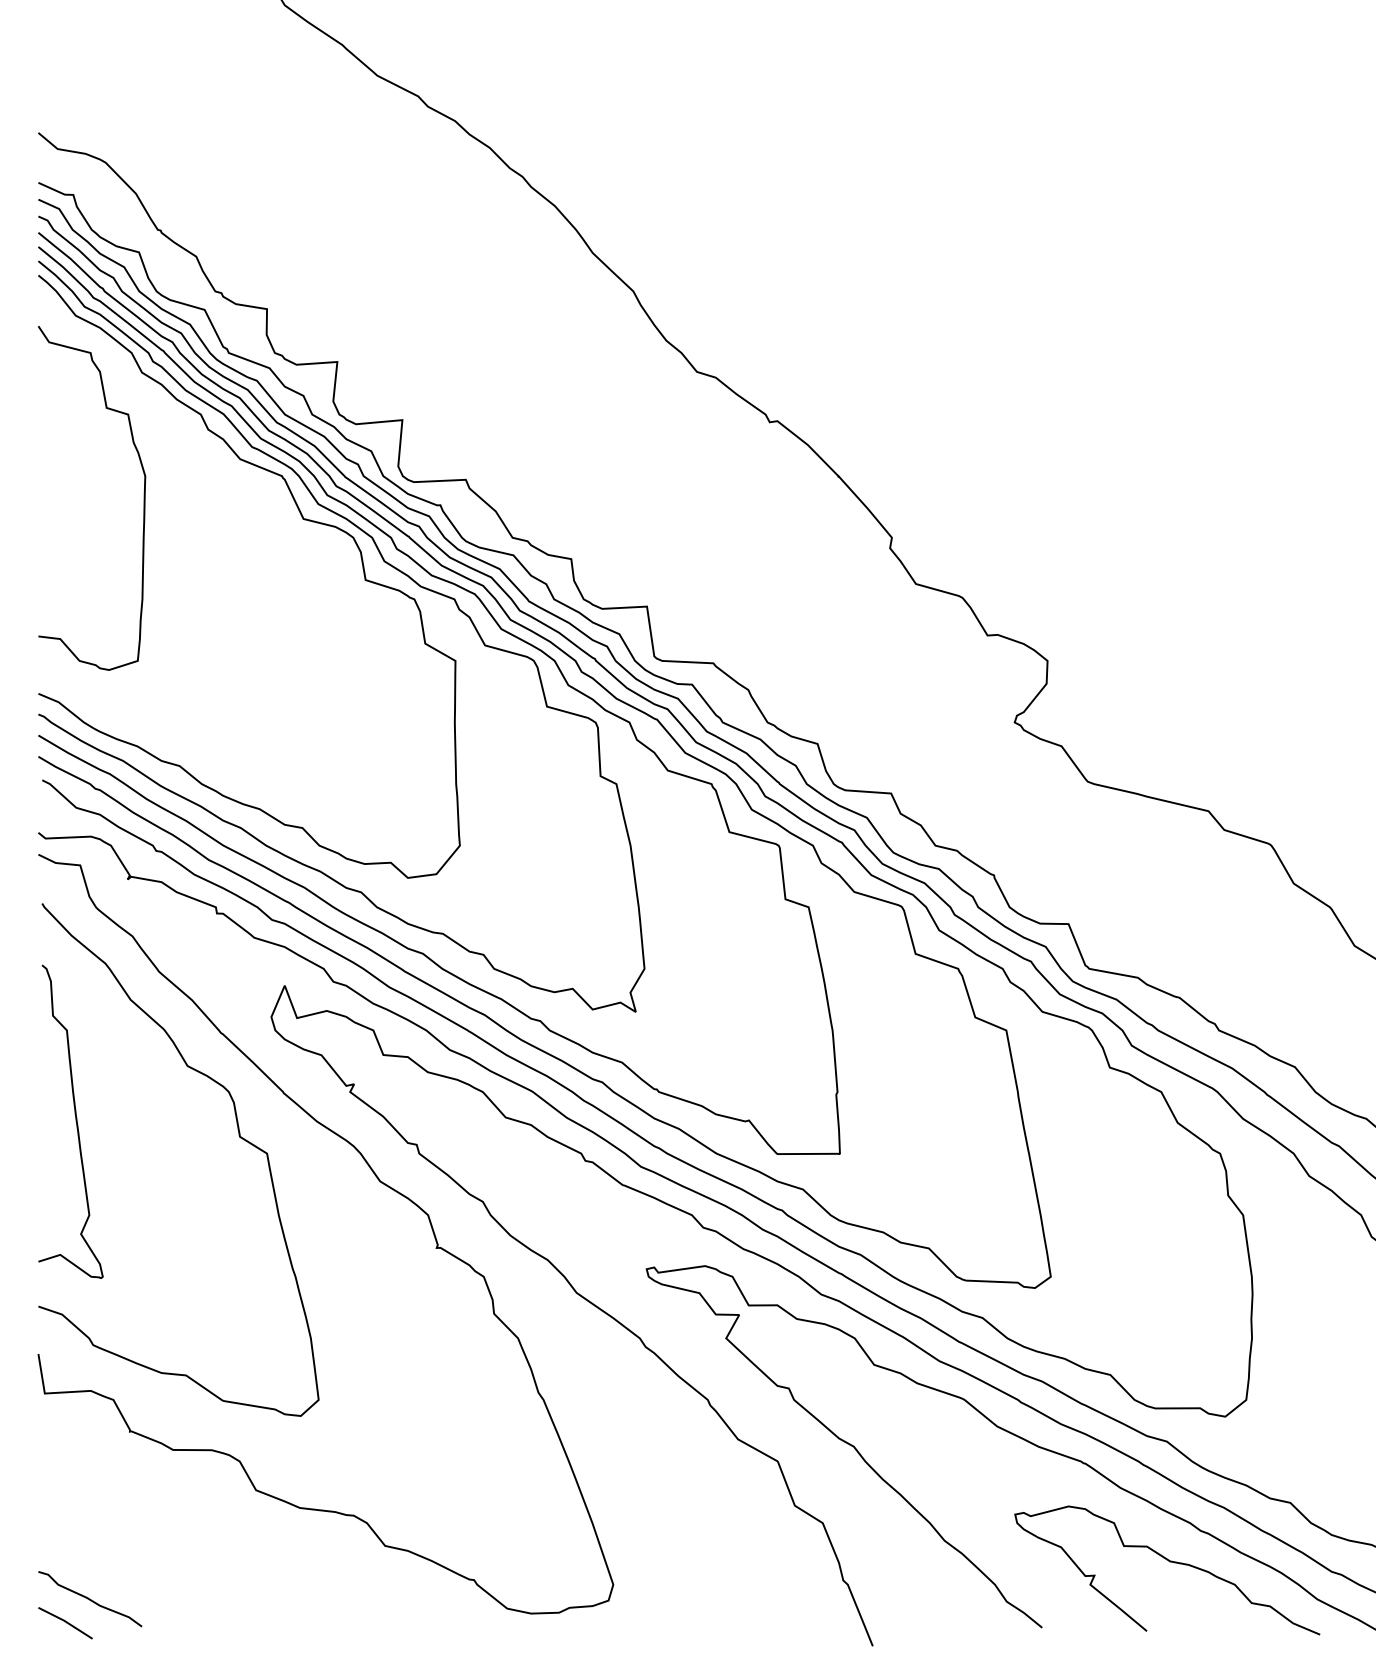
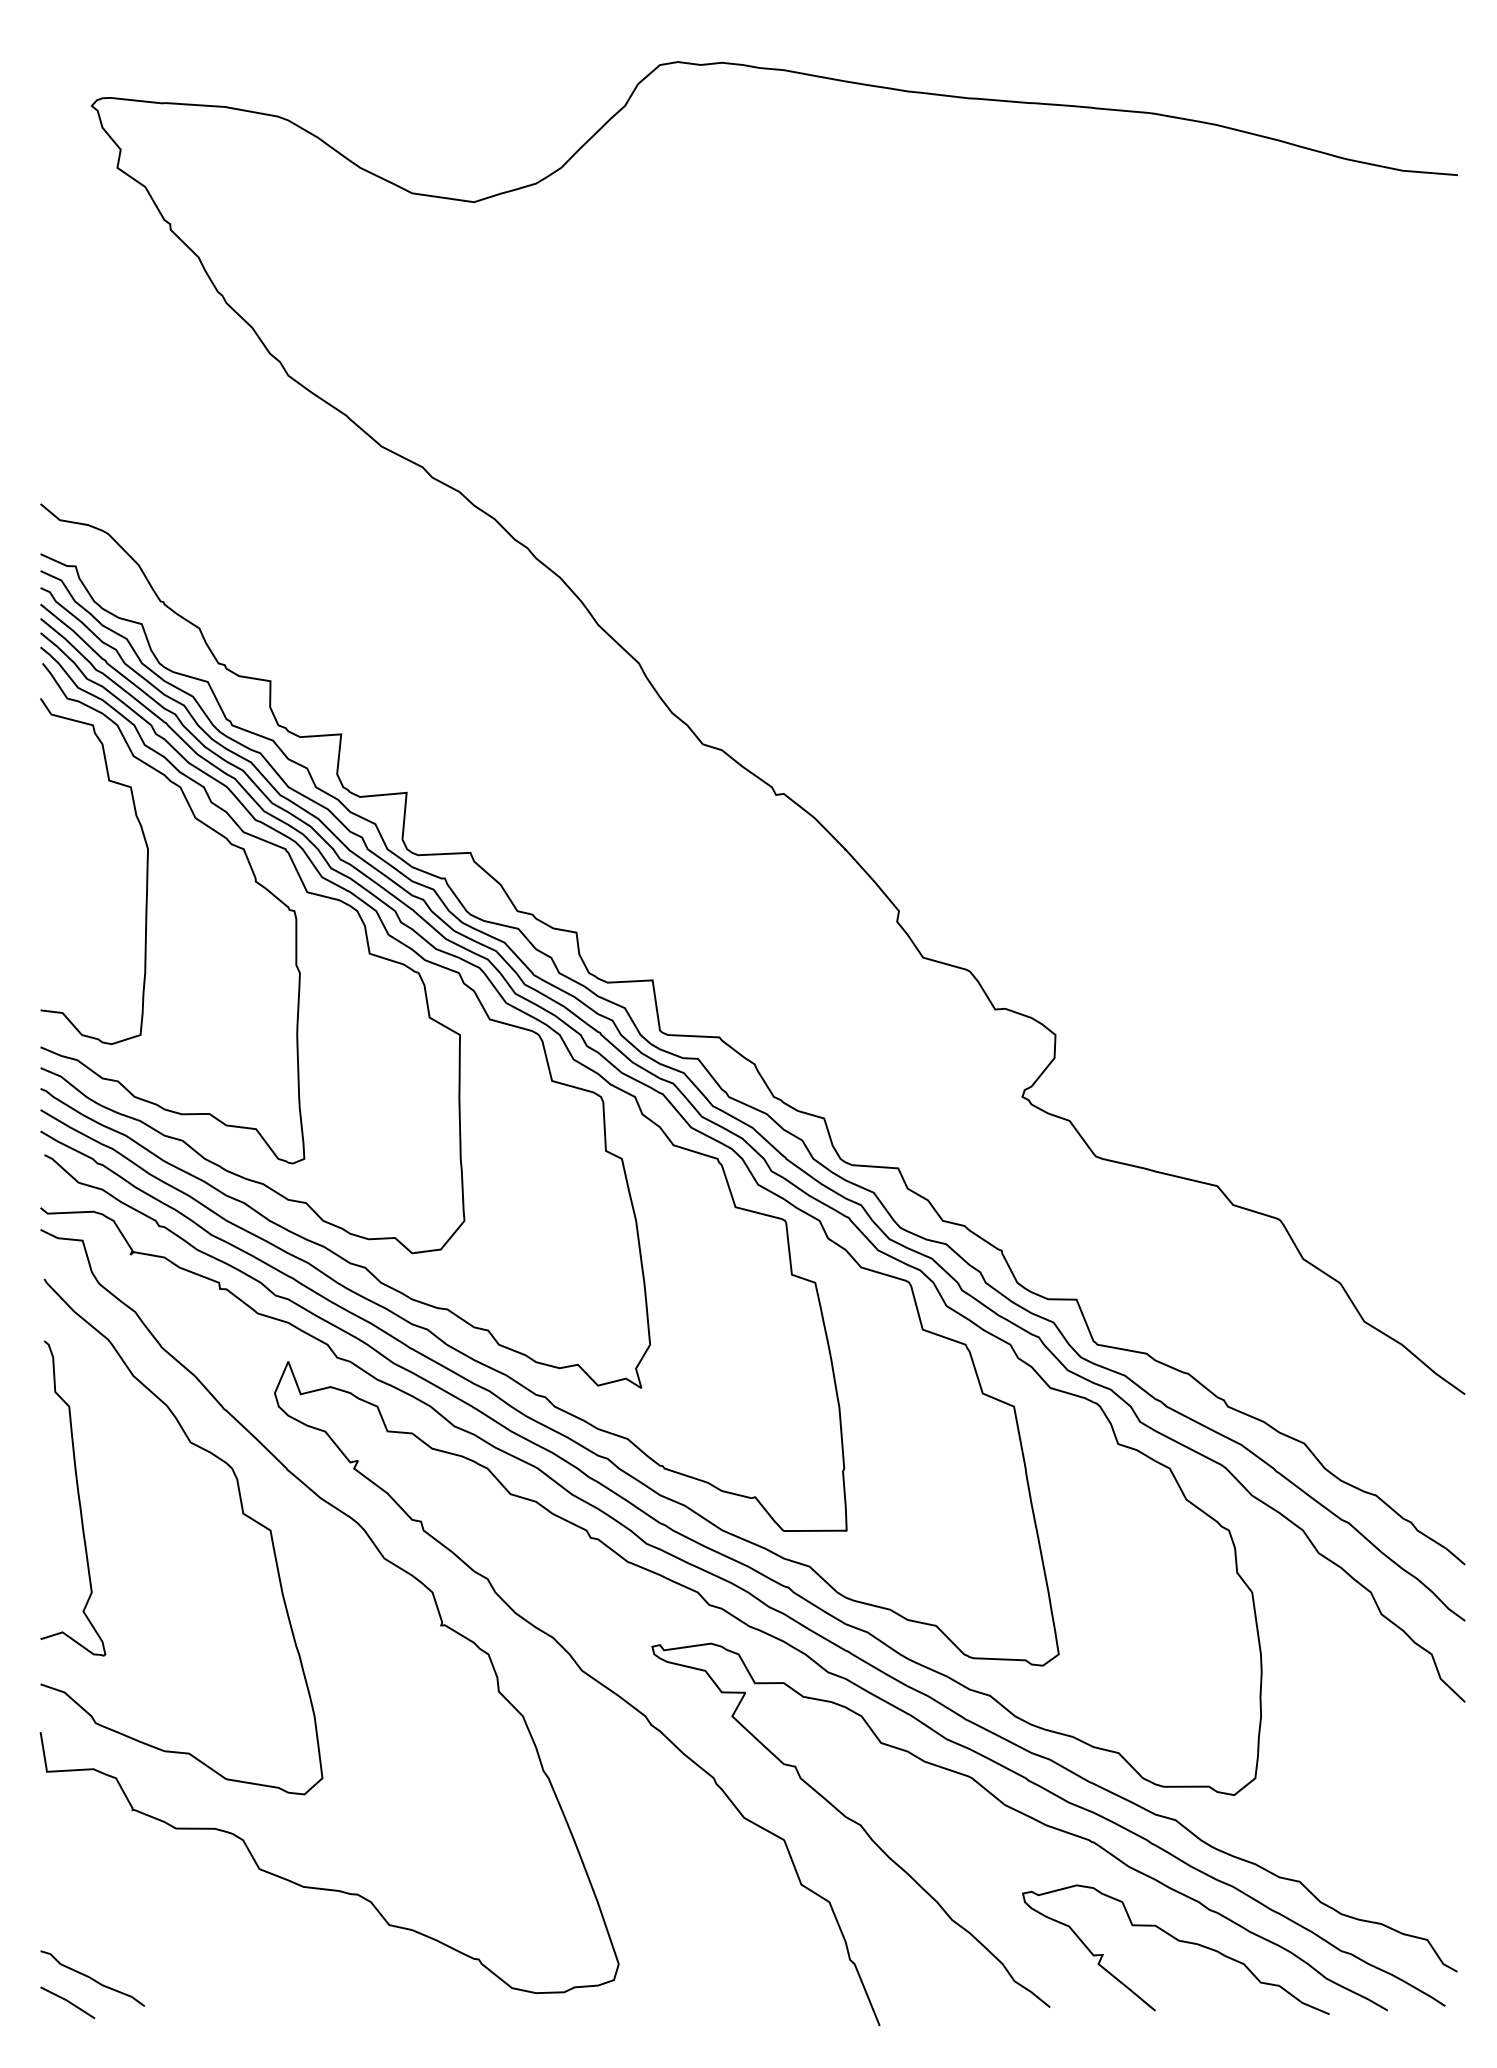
curve: (251, 507) -> (254, 880), added

